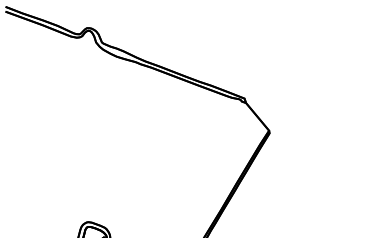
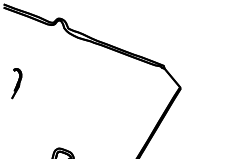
part: (24, 124) -> (16, 83), added

